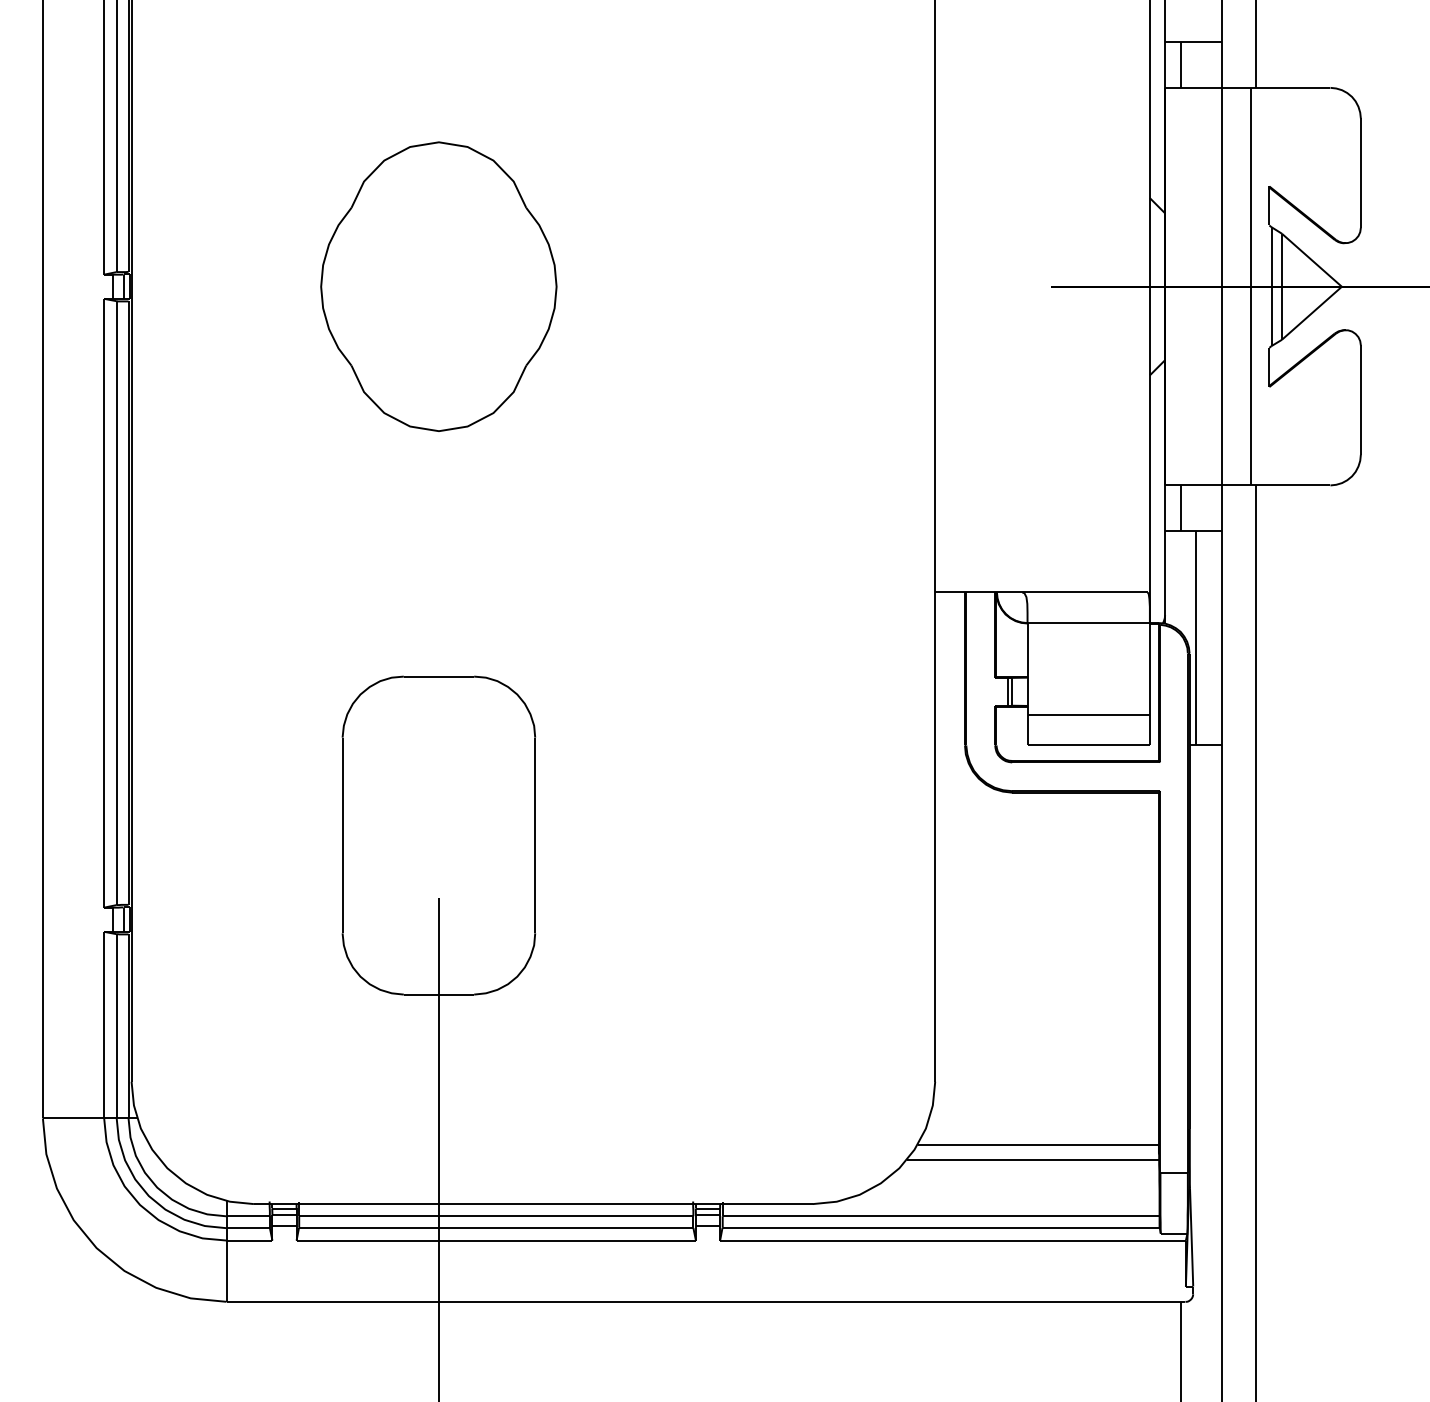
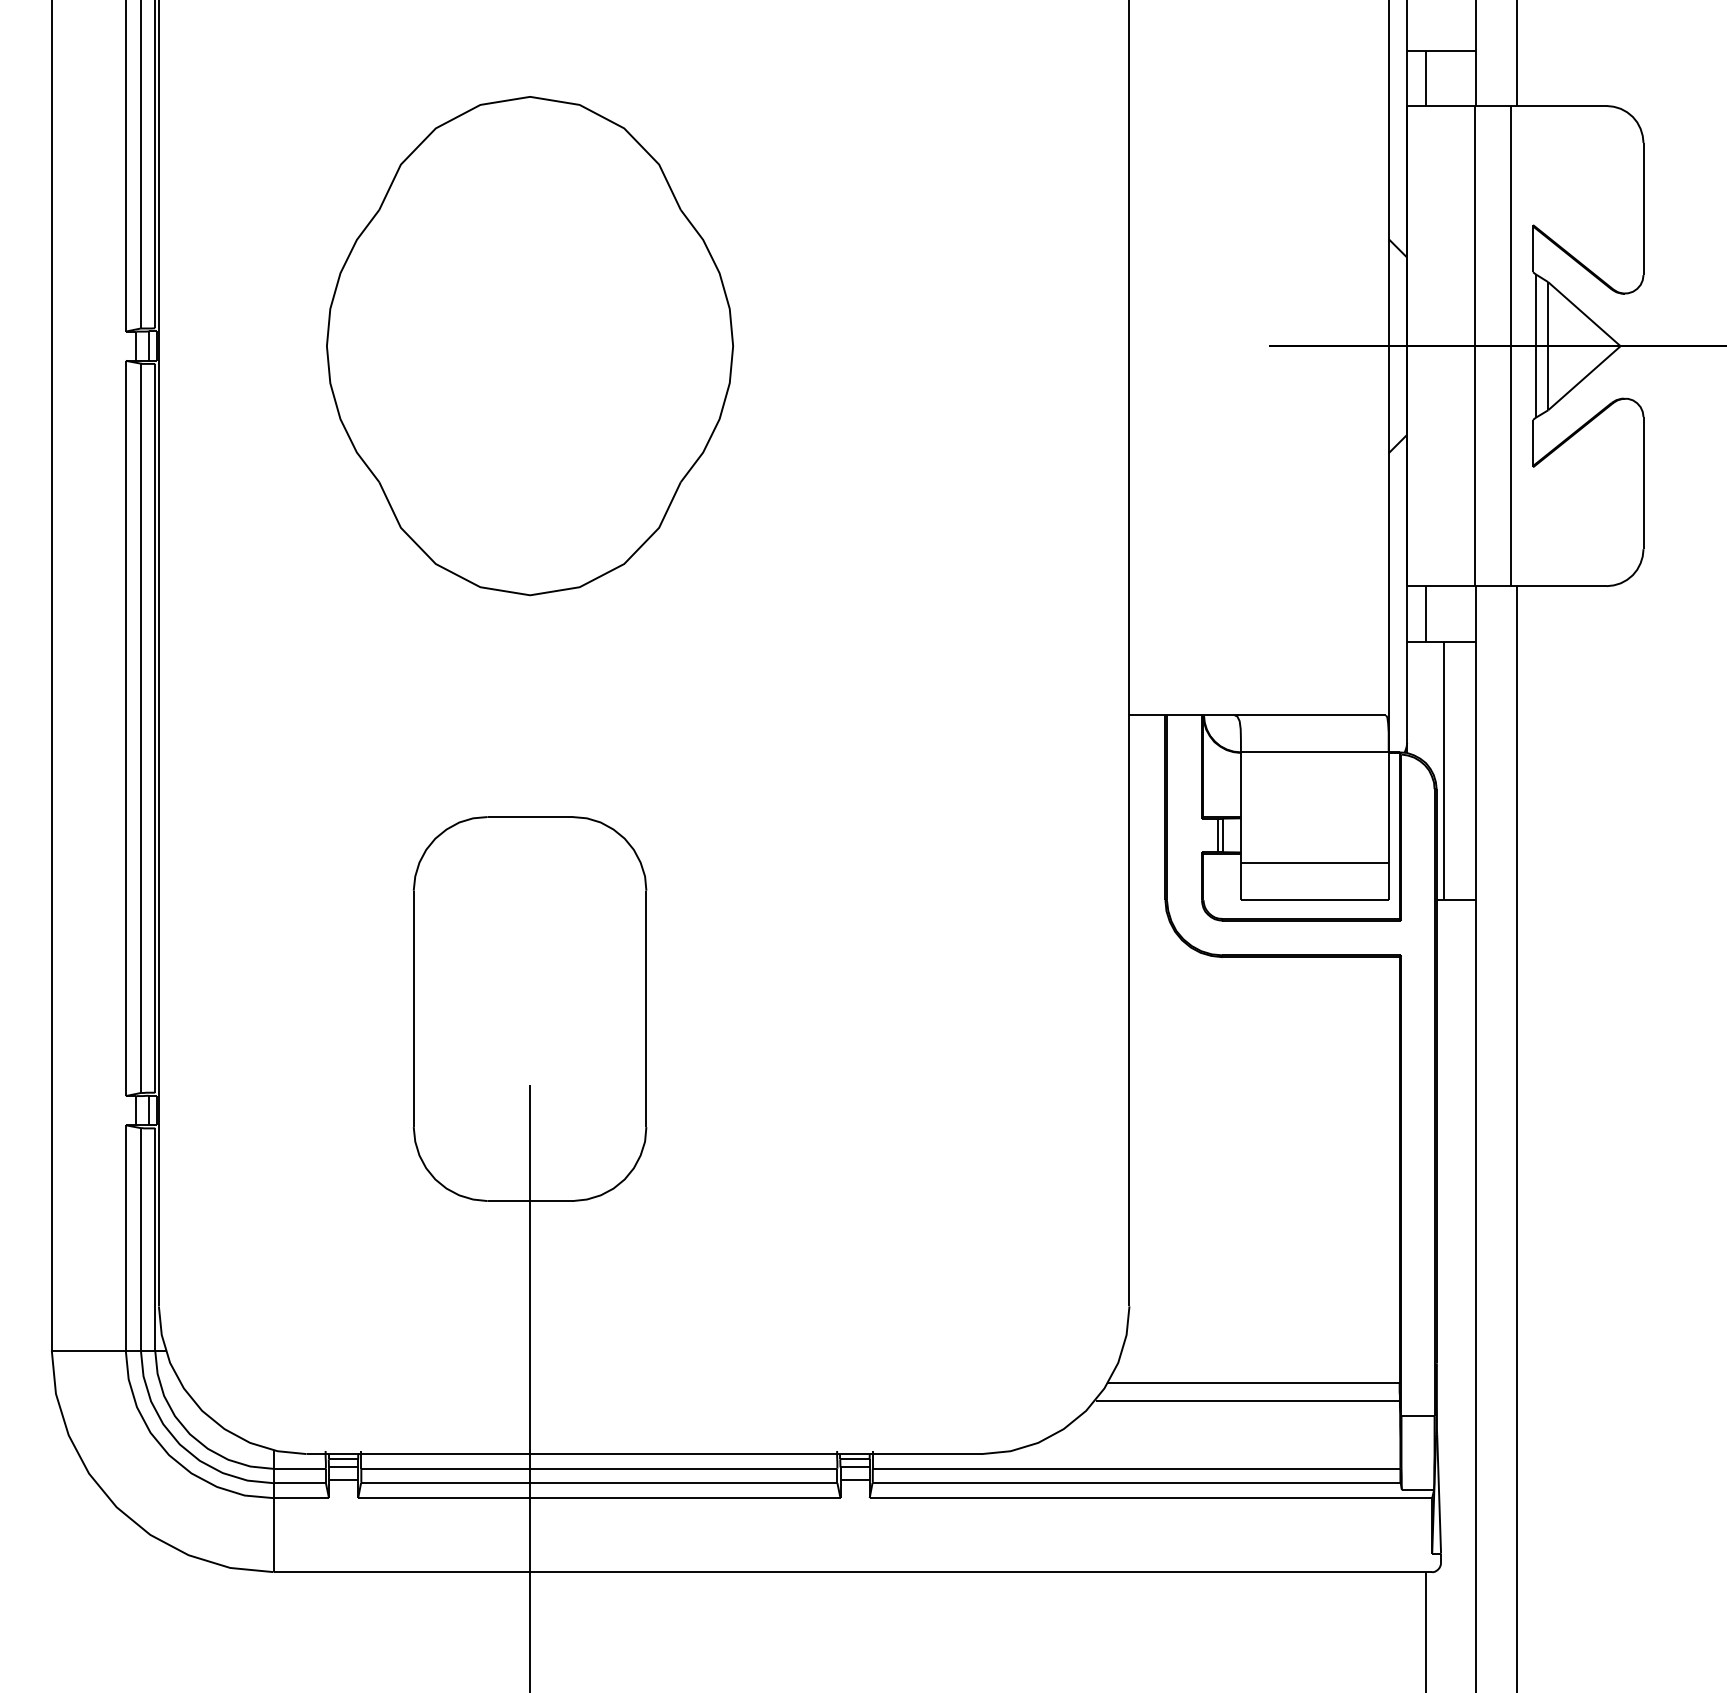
part: (438, 287) -> (529, 346), size x1.43

